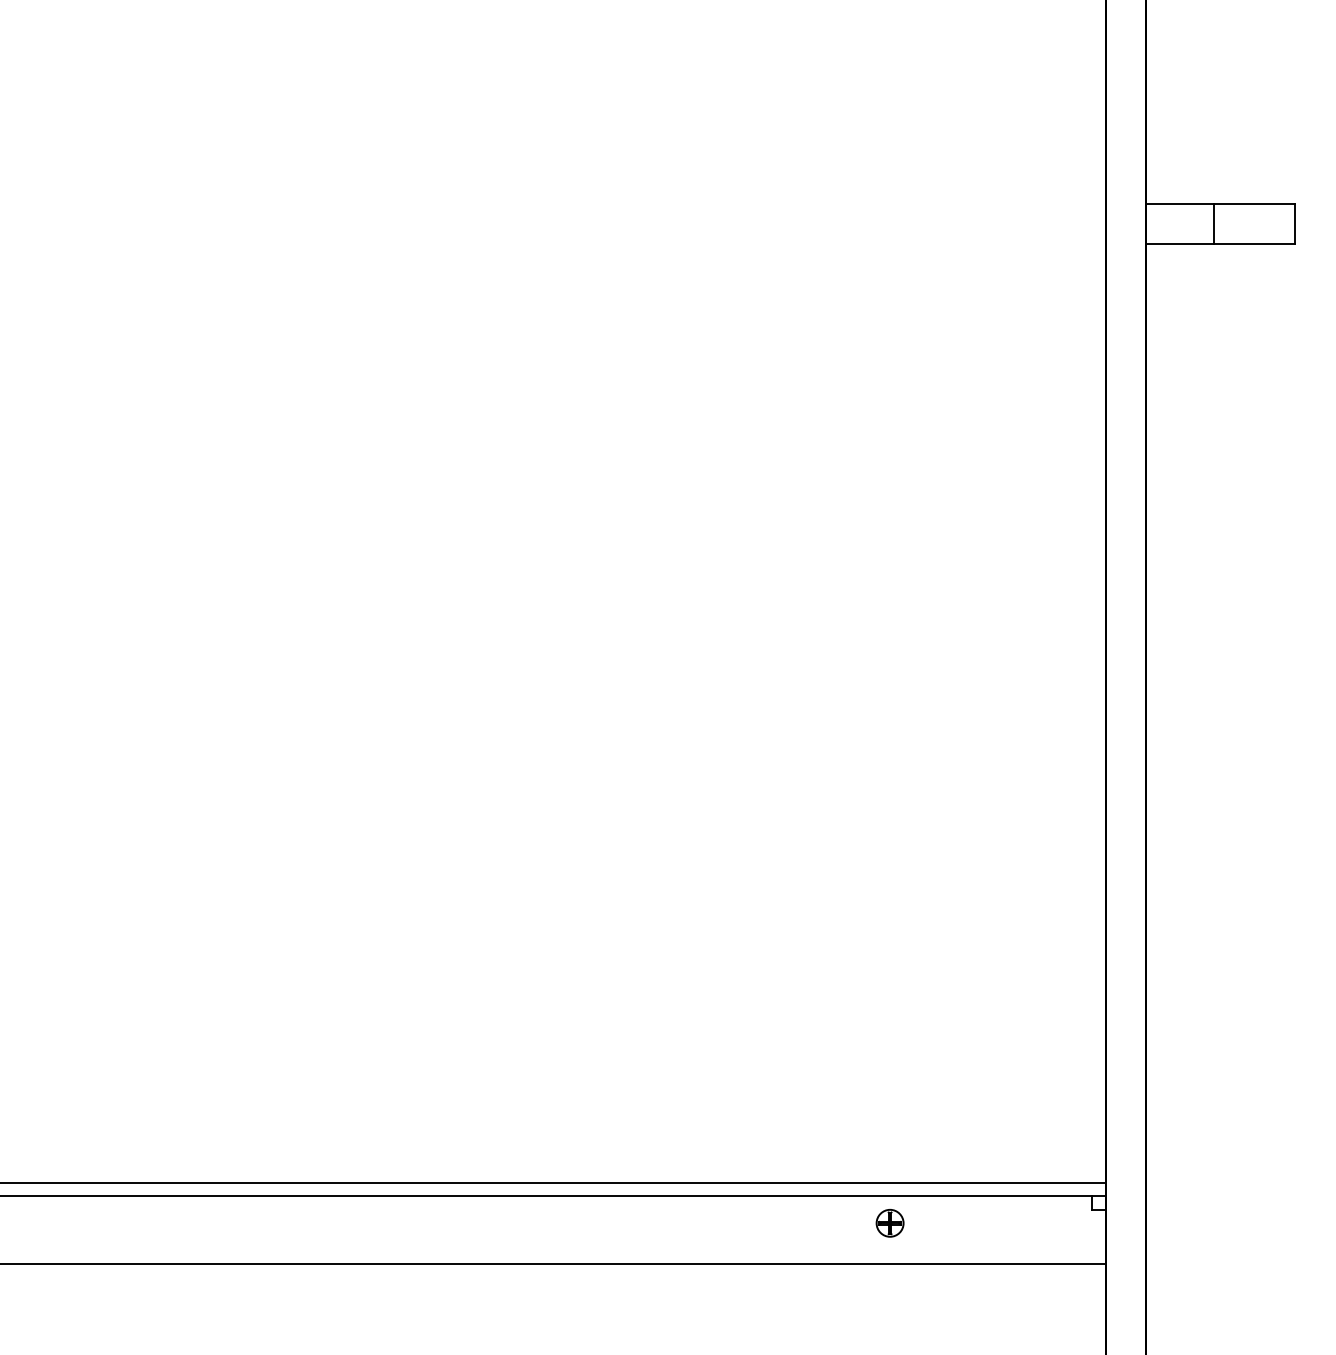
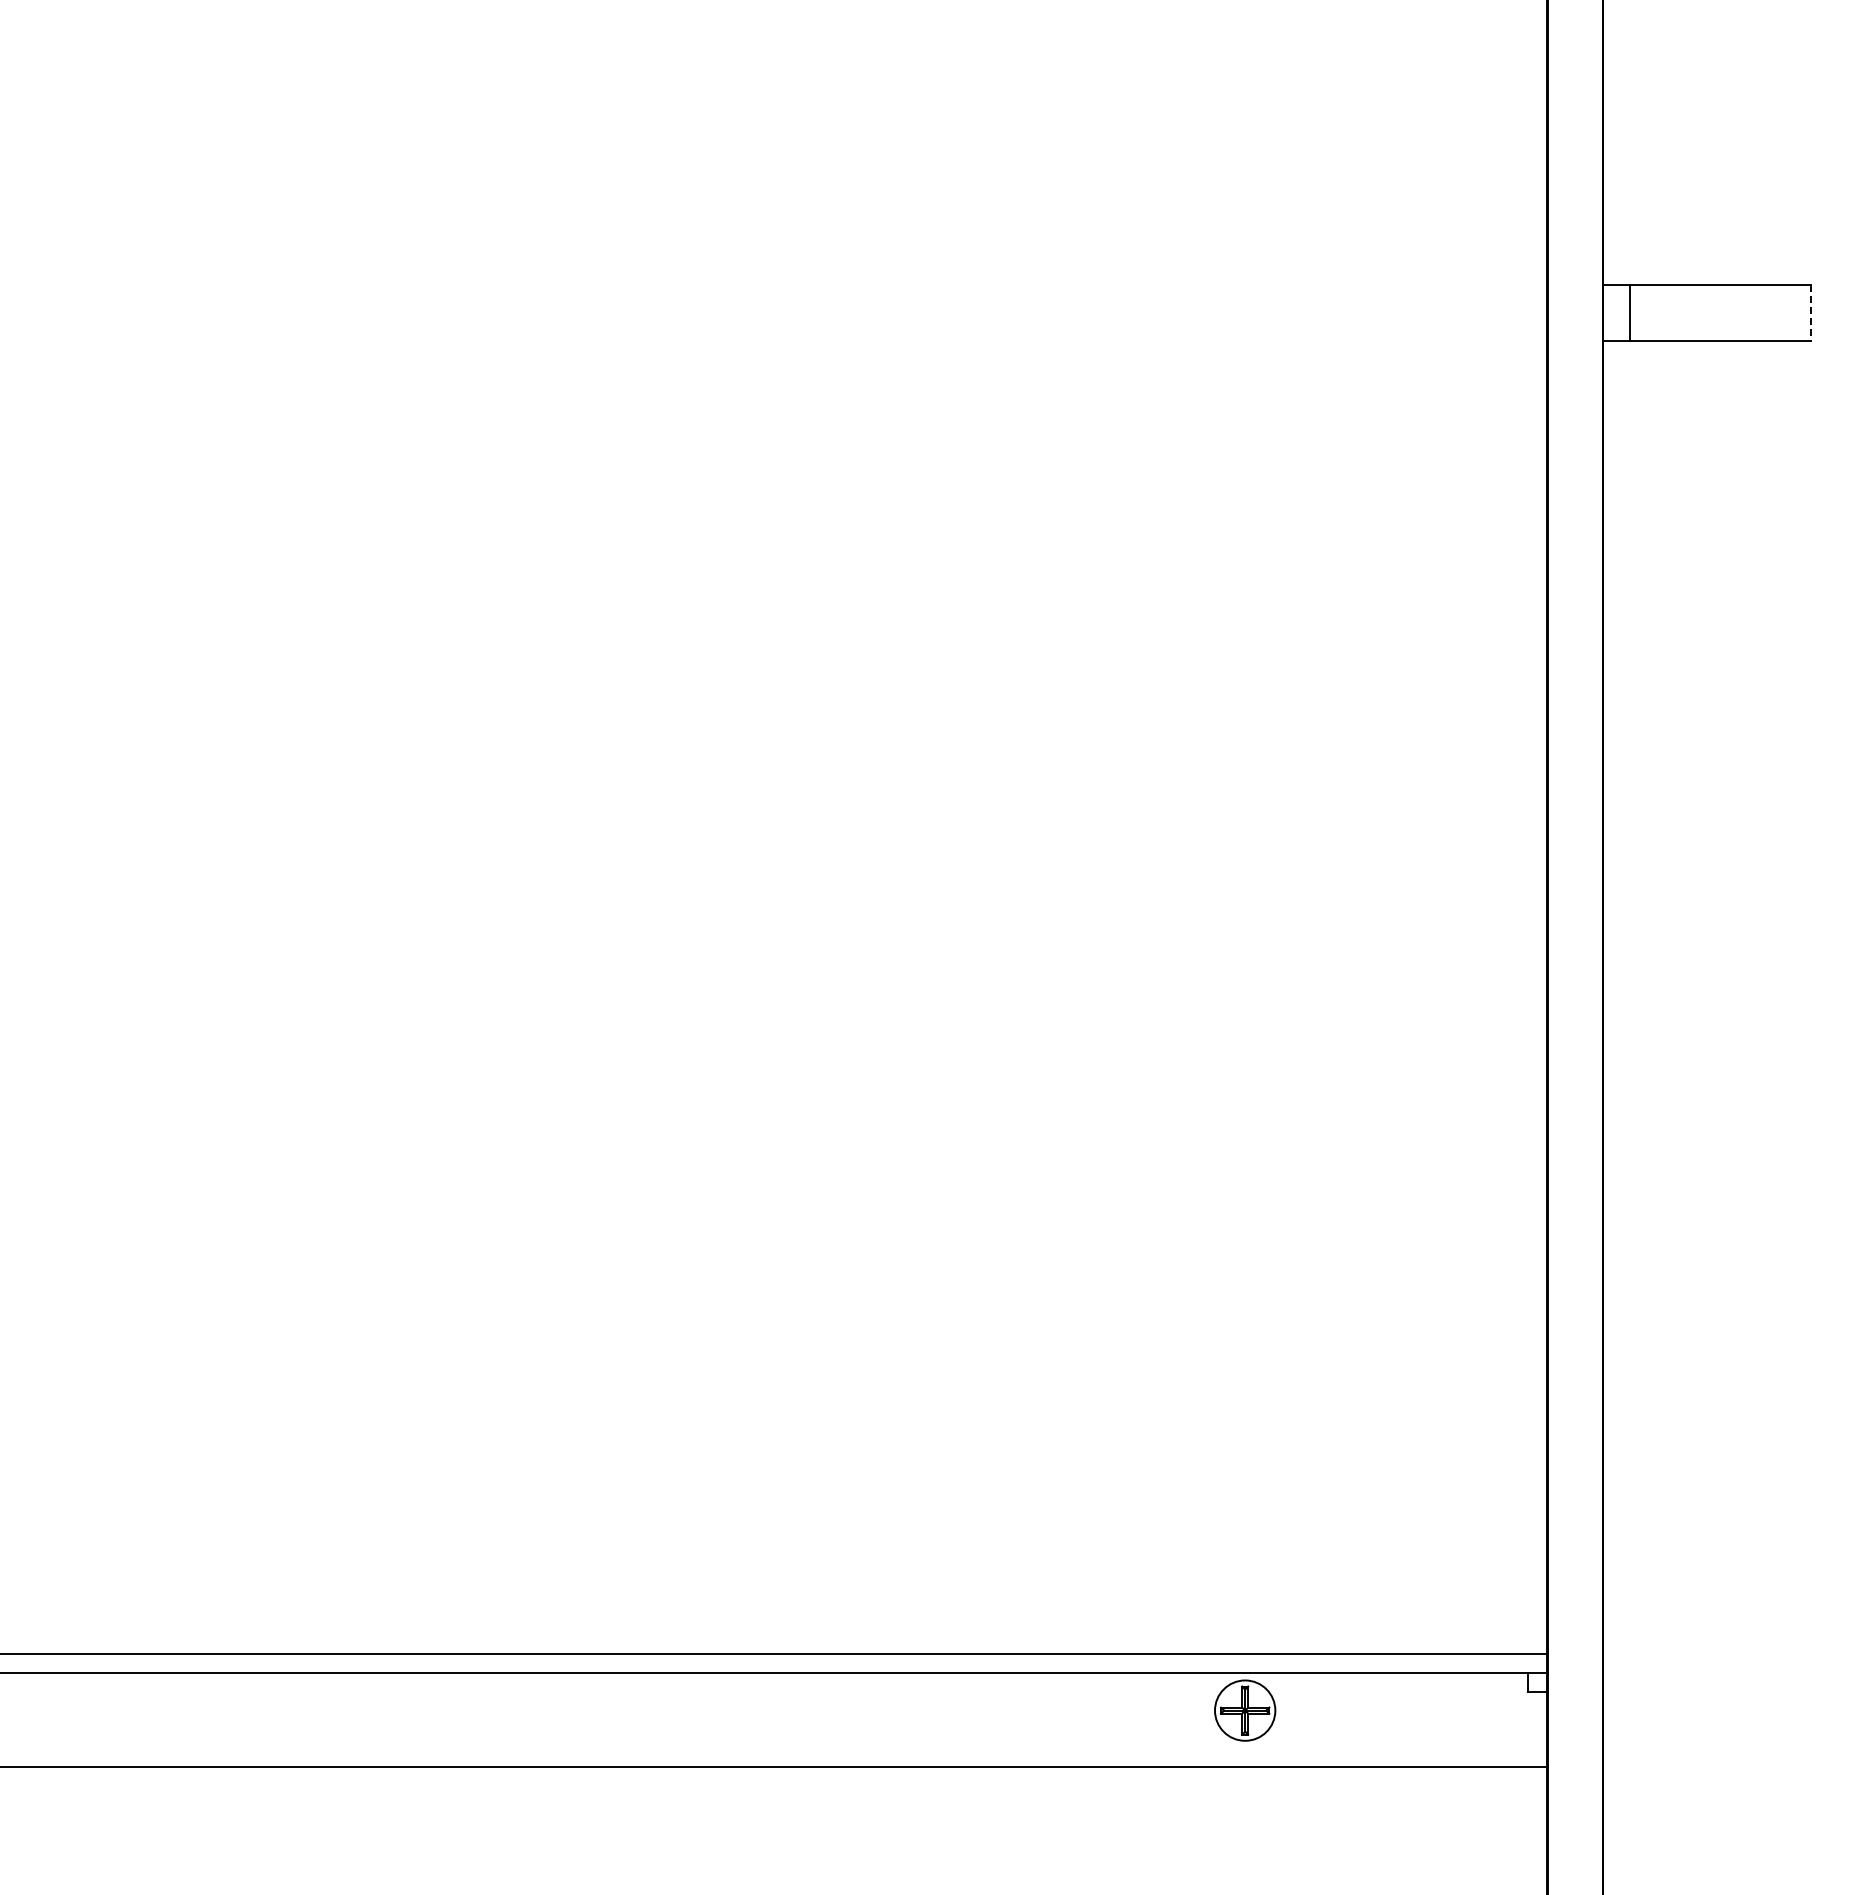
line: (1213, 223) -> (1629, 312), moved
line: (1294, 224) -> (1810, 313), solid -> dashed
part: (889, 1223) -> (1244, 1710), size x1.6

